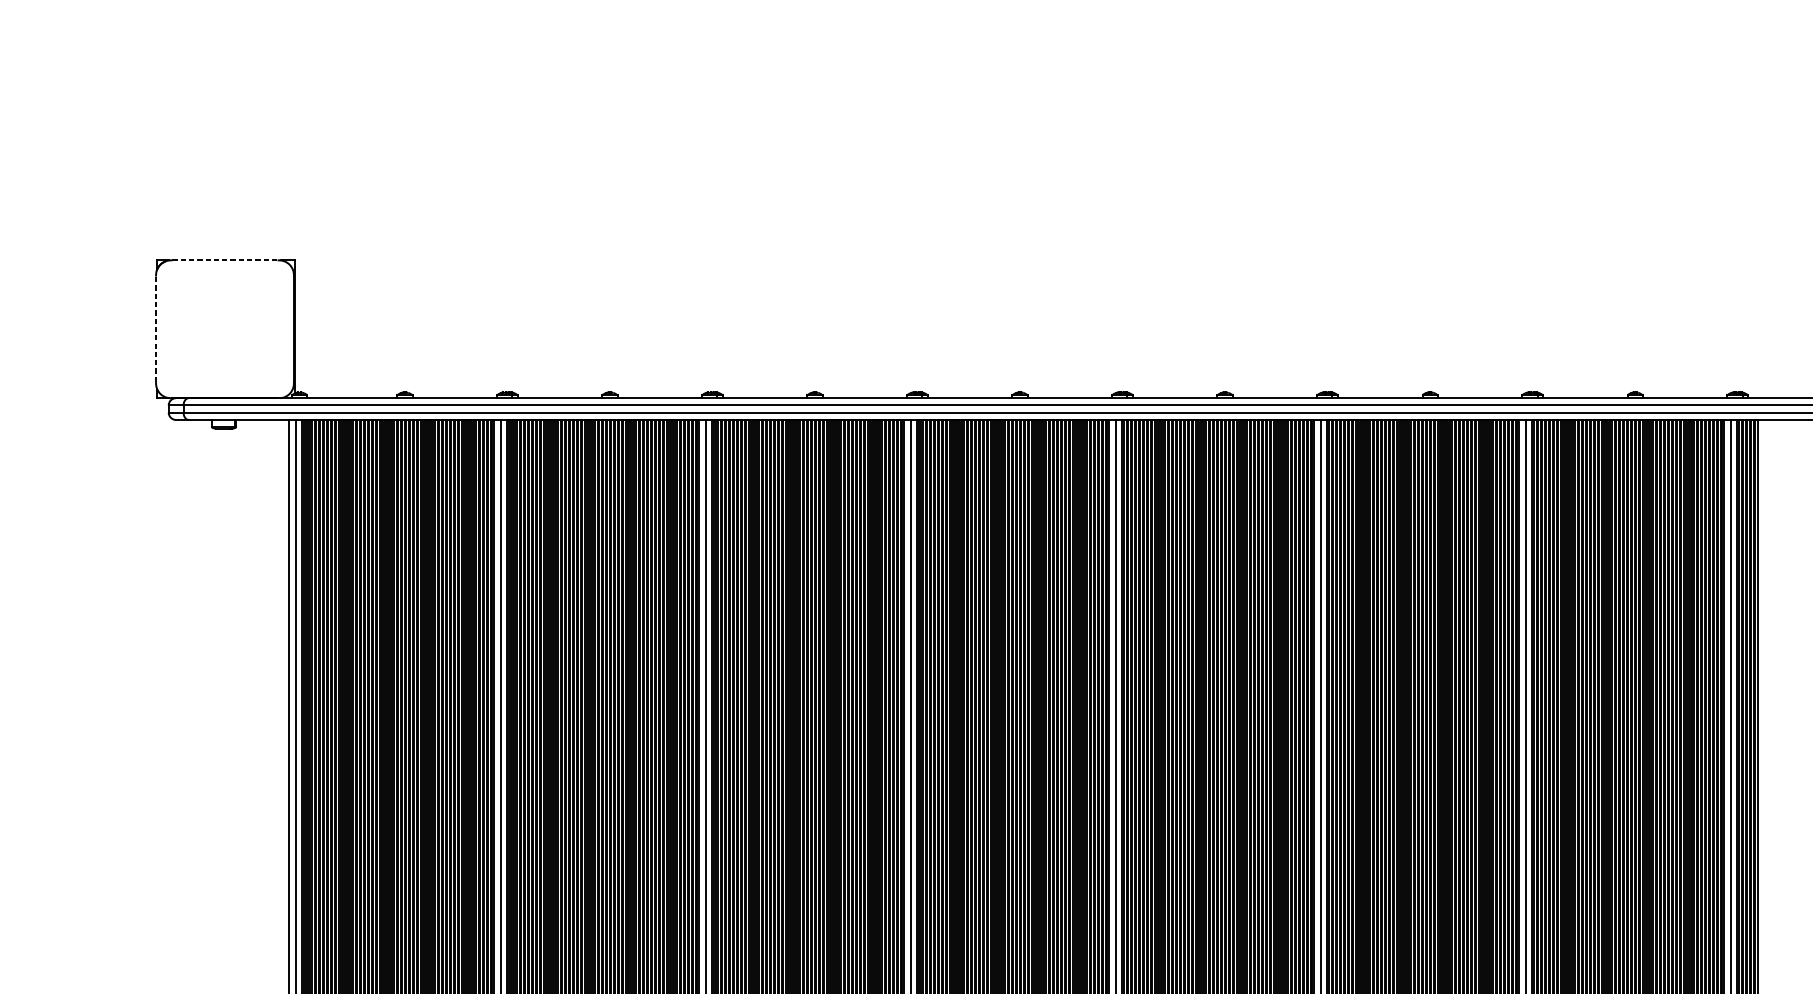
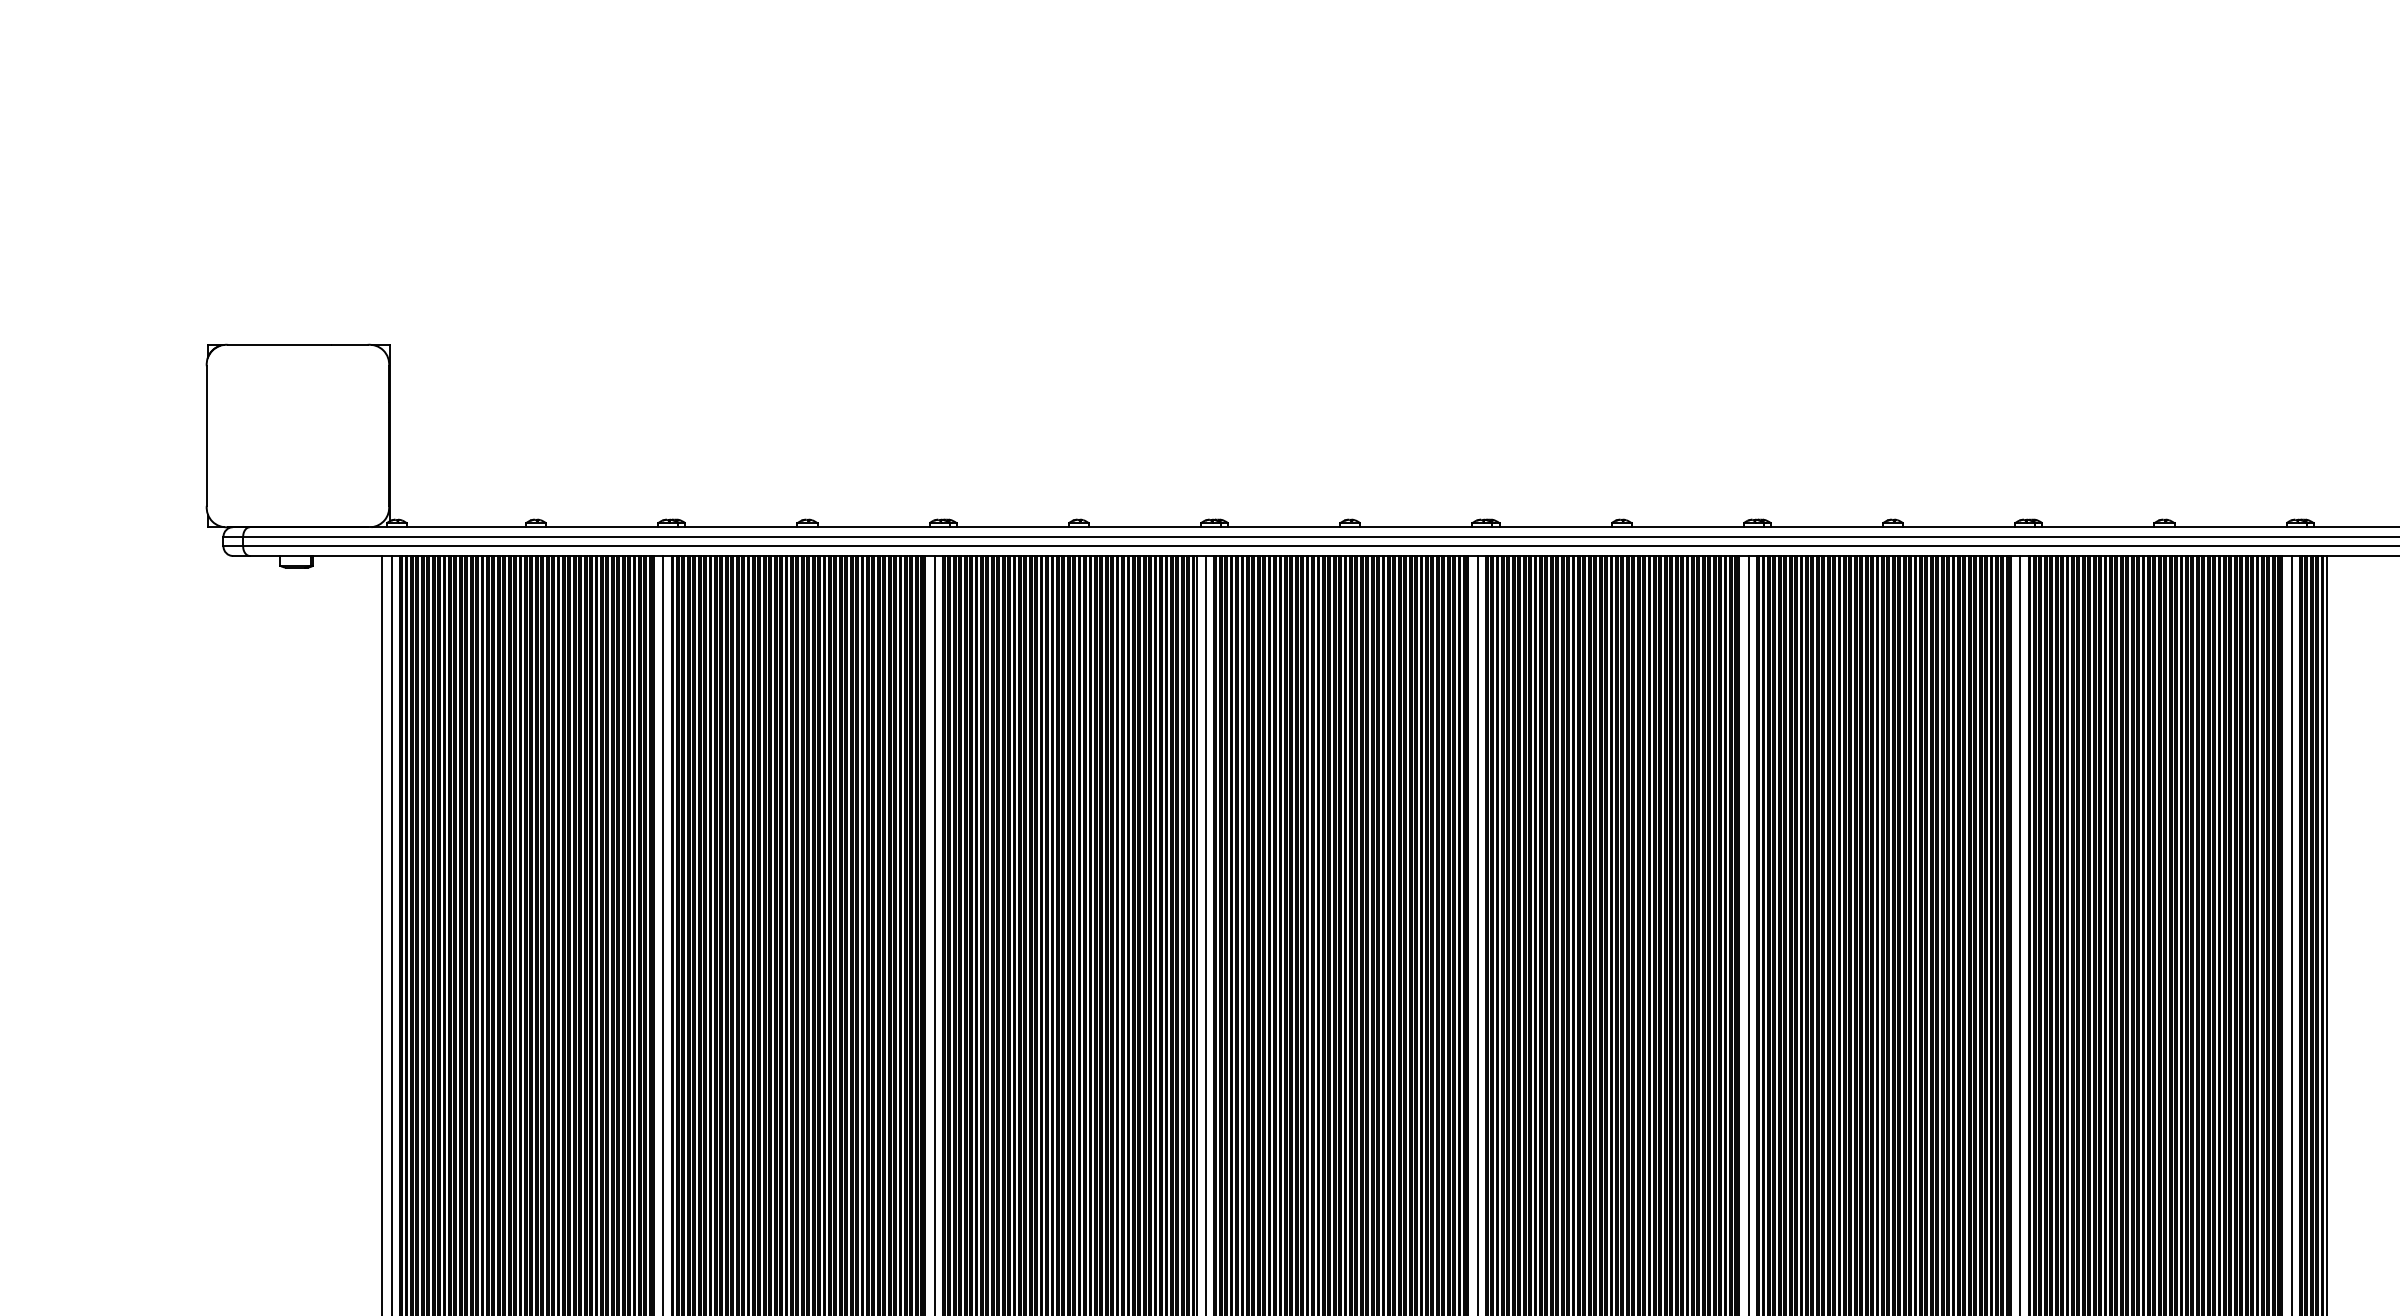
line: (224, 260) -> (297, 344), dashed -> solid
line: (155, 329) -> (206, 436), dashed -> solid

